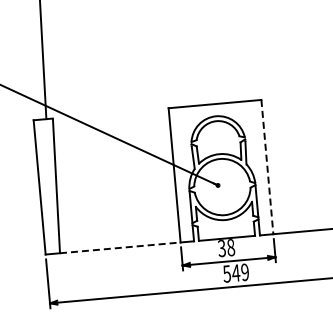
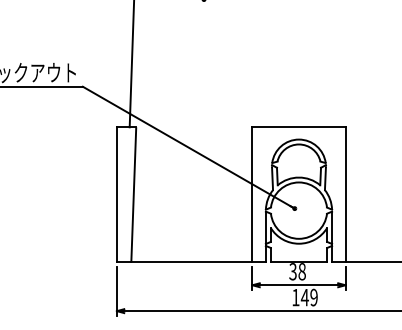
line: (267, 167) -> (345, 195), dashed -> solid
line: (119, 248) -> (191, 262), dashed -> solid
text: (226, 273) -> (295, 297), 549 -> 149

